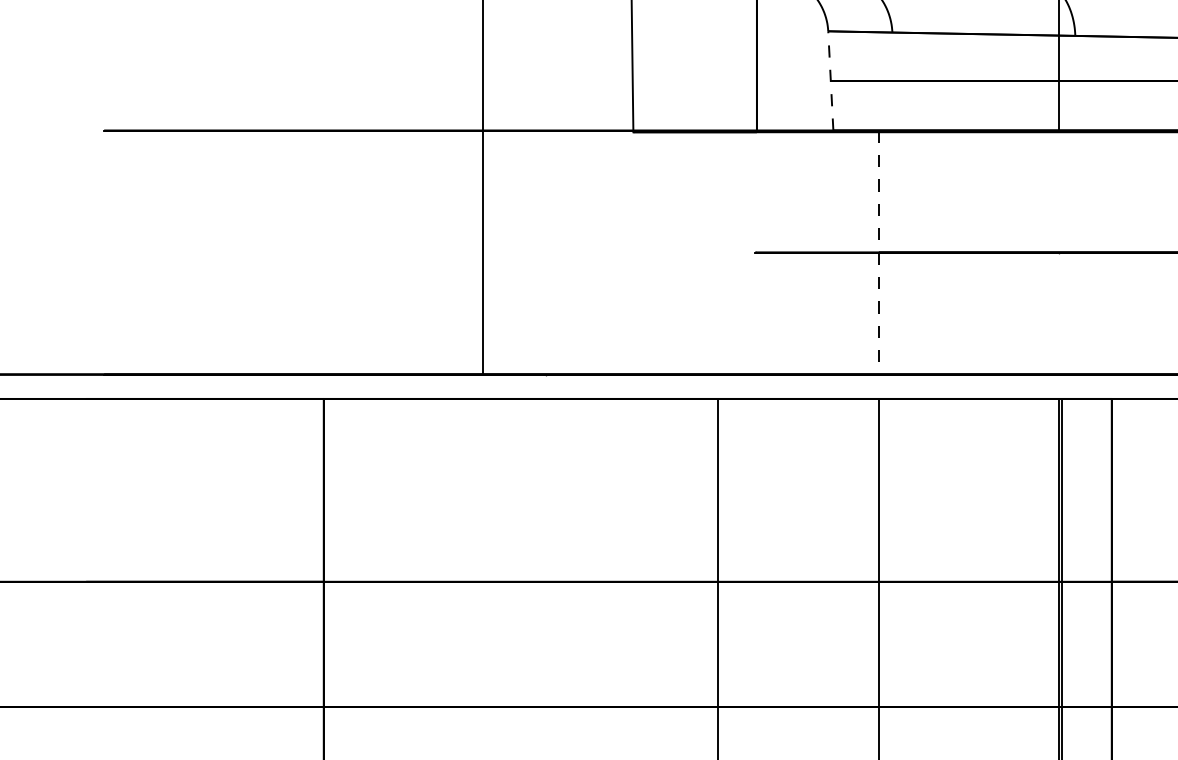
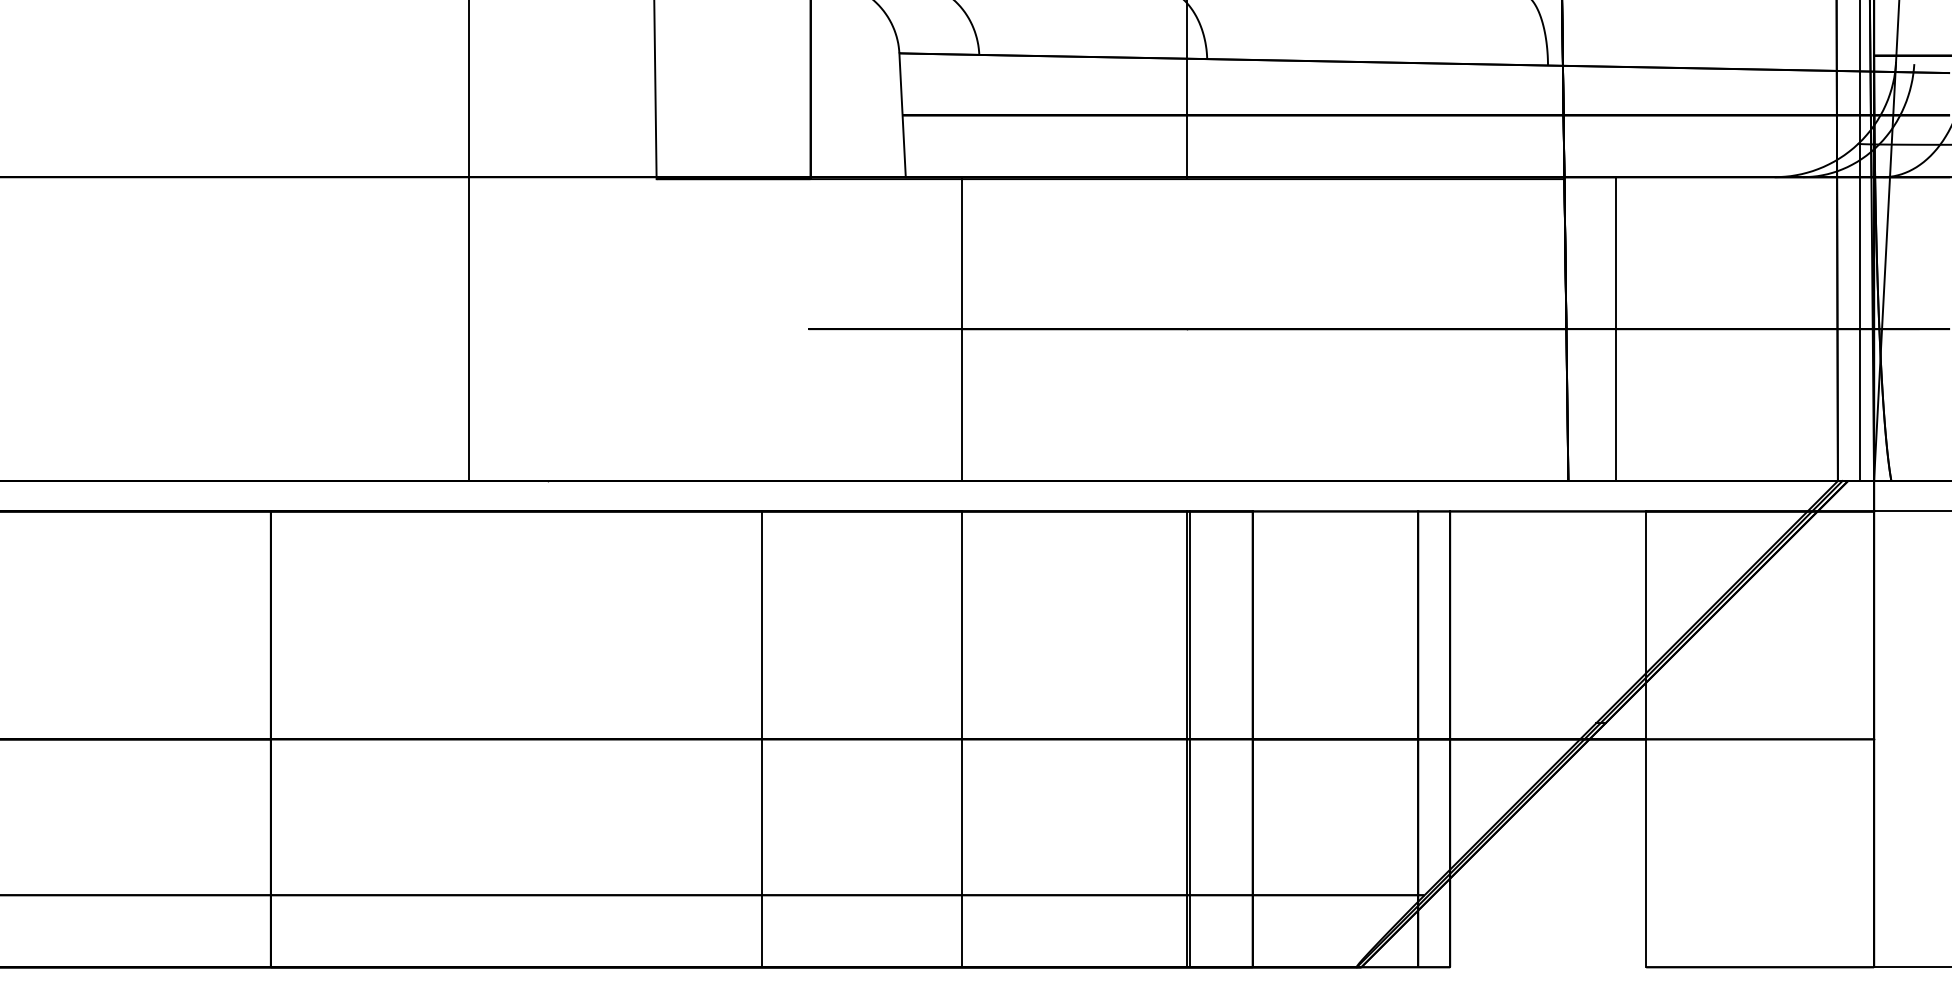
line: (830, 81) -> (902, 115), dashed -> solid
line: (878, 252) -> (962, 329), dashed -> solid

